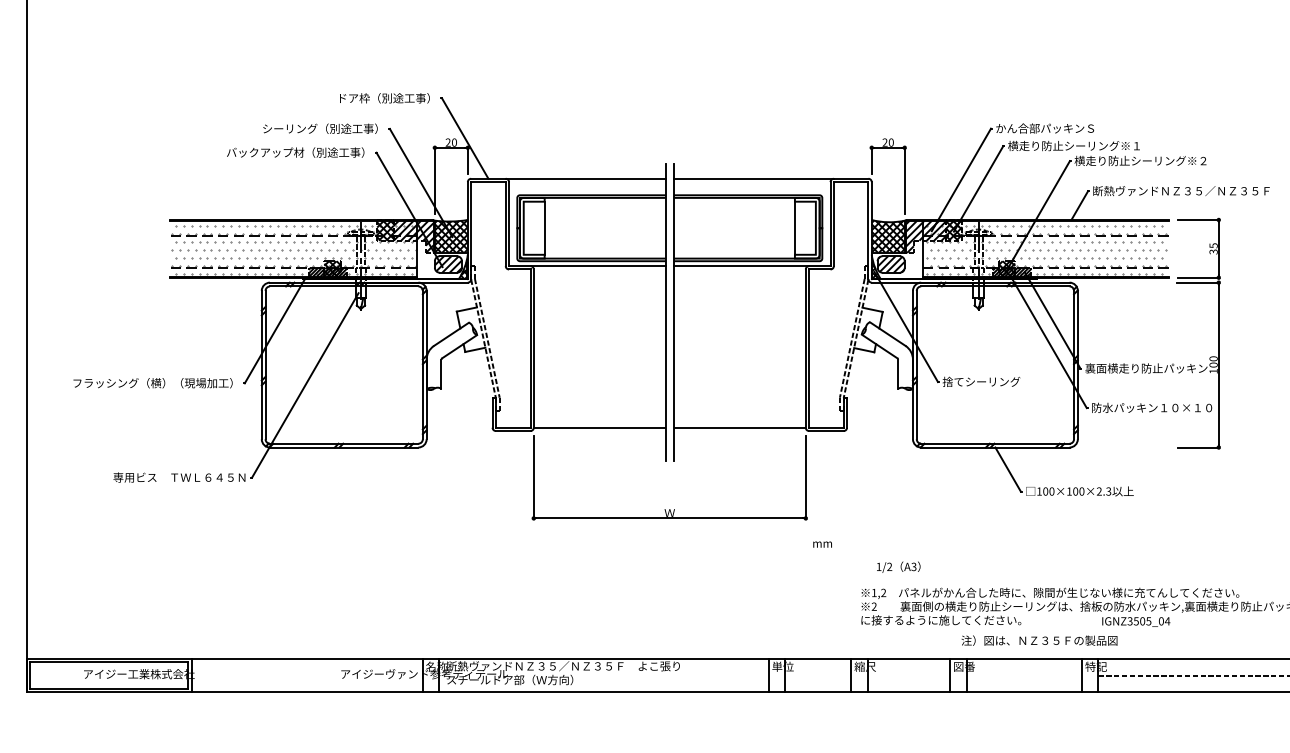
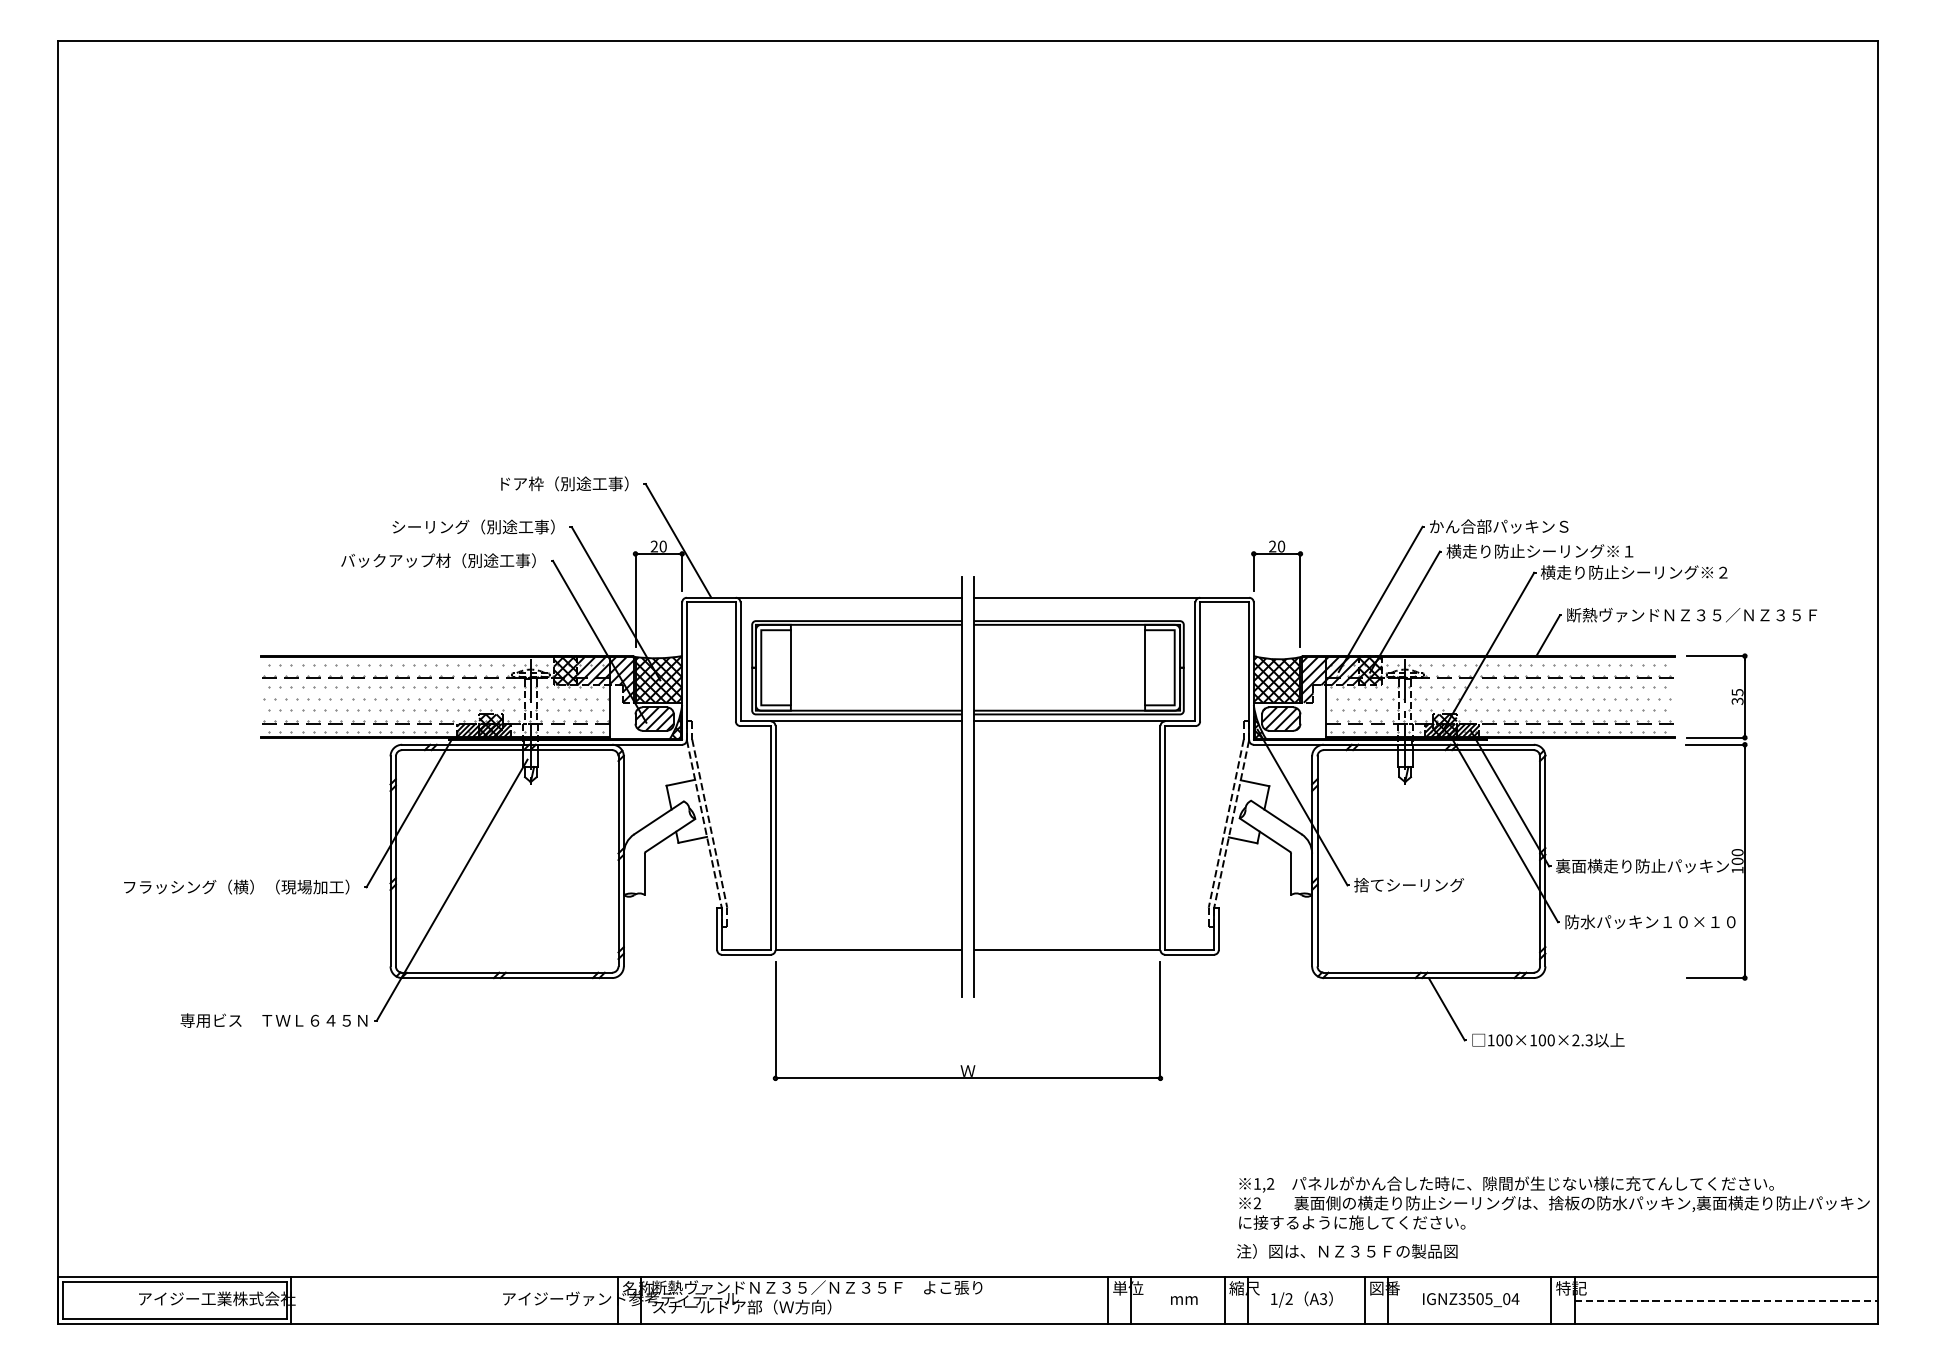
text: (822, 544) -> (1184, 1300), moved
text: (898, 567) -> (1301, 1299), moved
text: (1136, 622) -> (1471, 1300), moved
text: (1039, 640) -> (1347, 1251), moved

